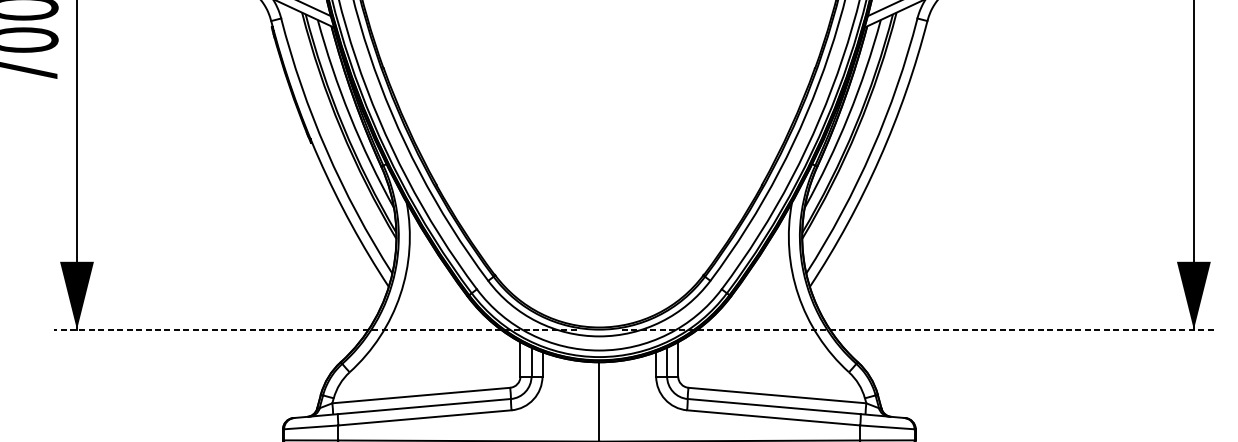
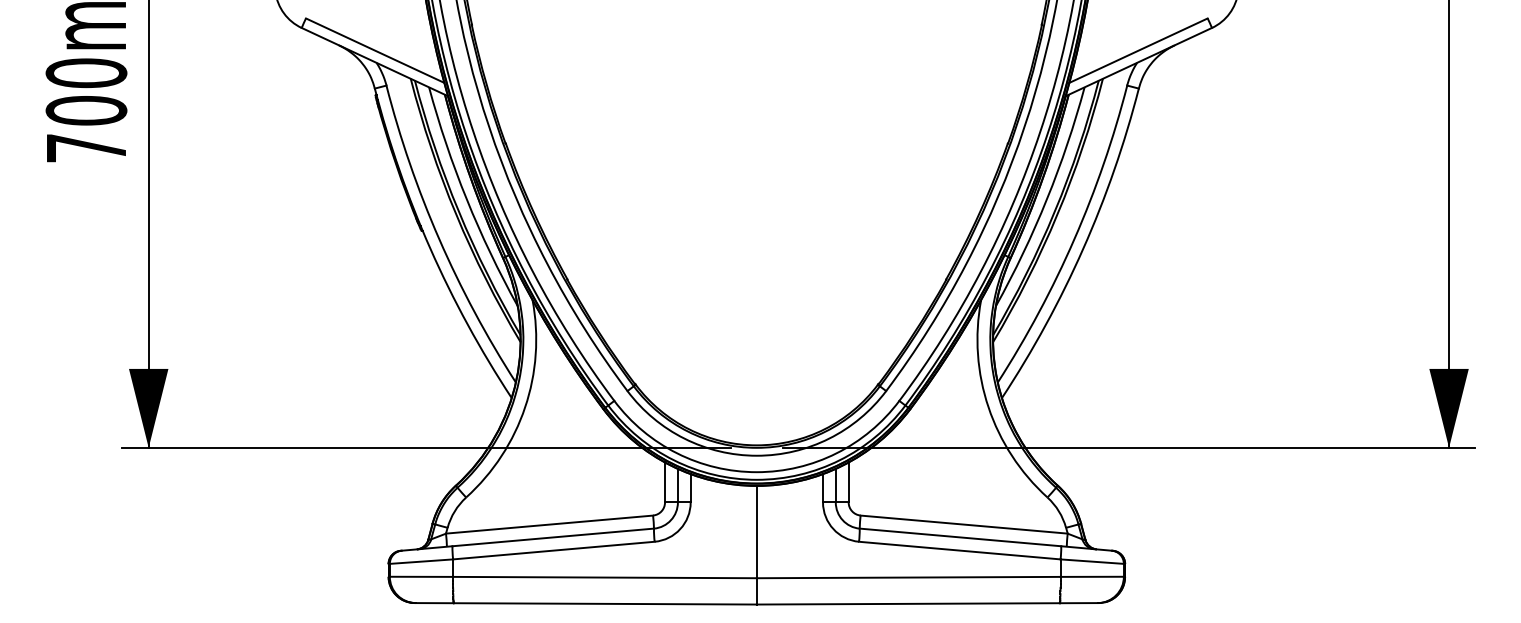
line: (314, 329) -> (425, 447), dashed -> solid
line: (919, 329) -> (1129, 447), dashed -> solid

